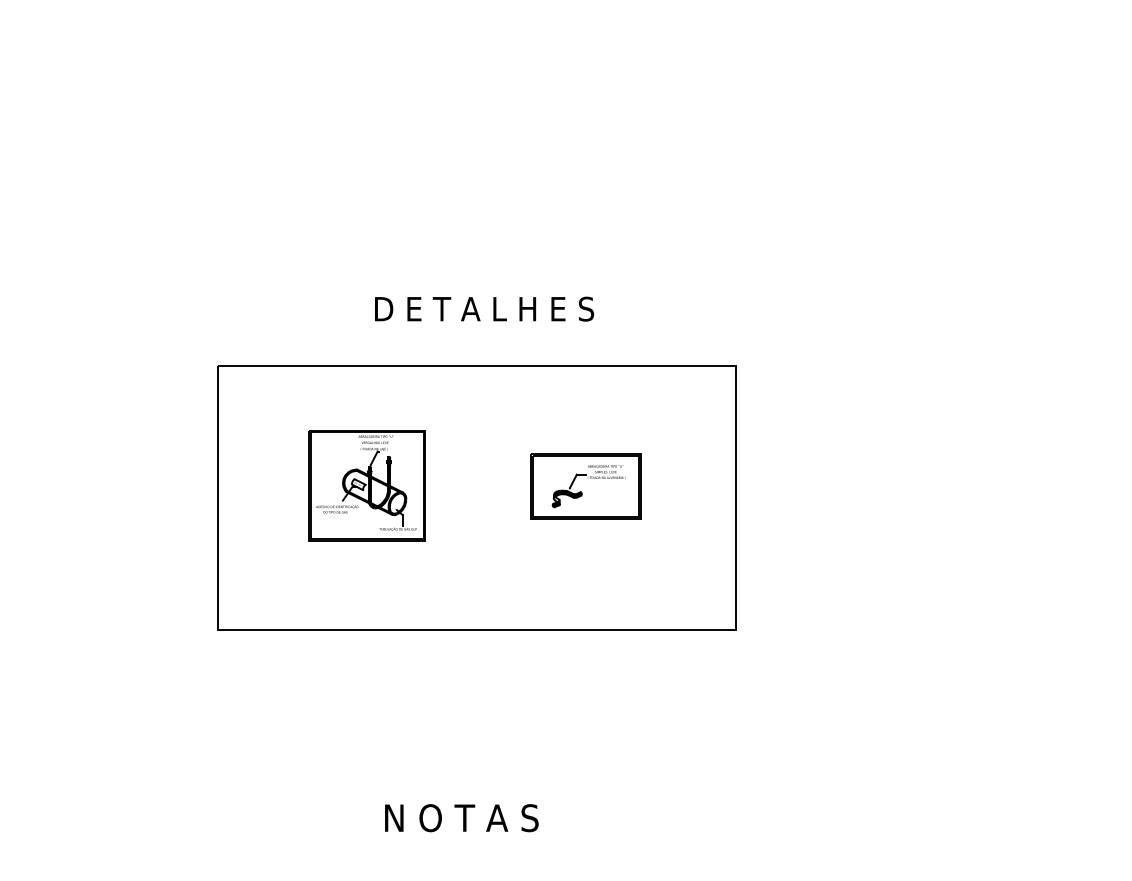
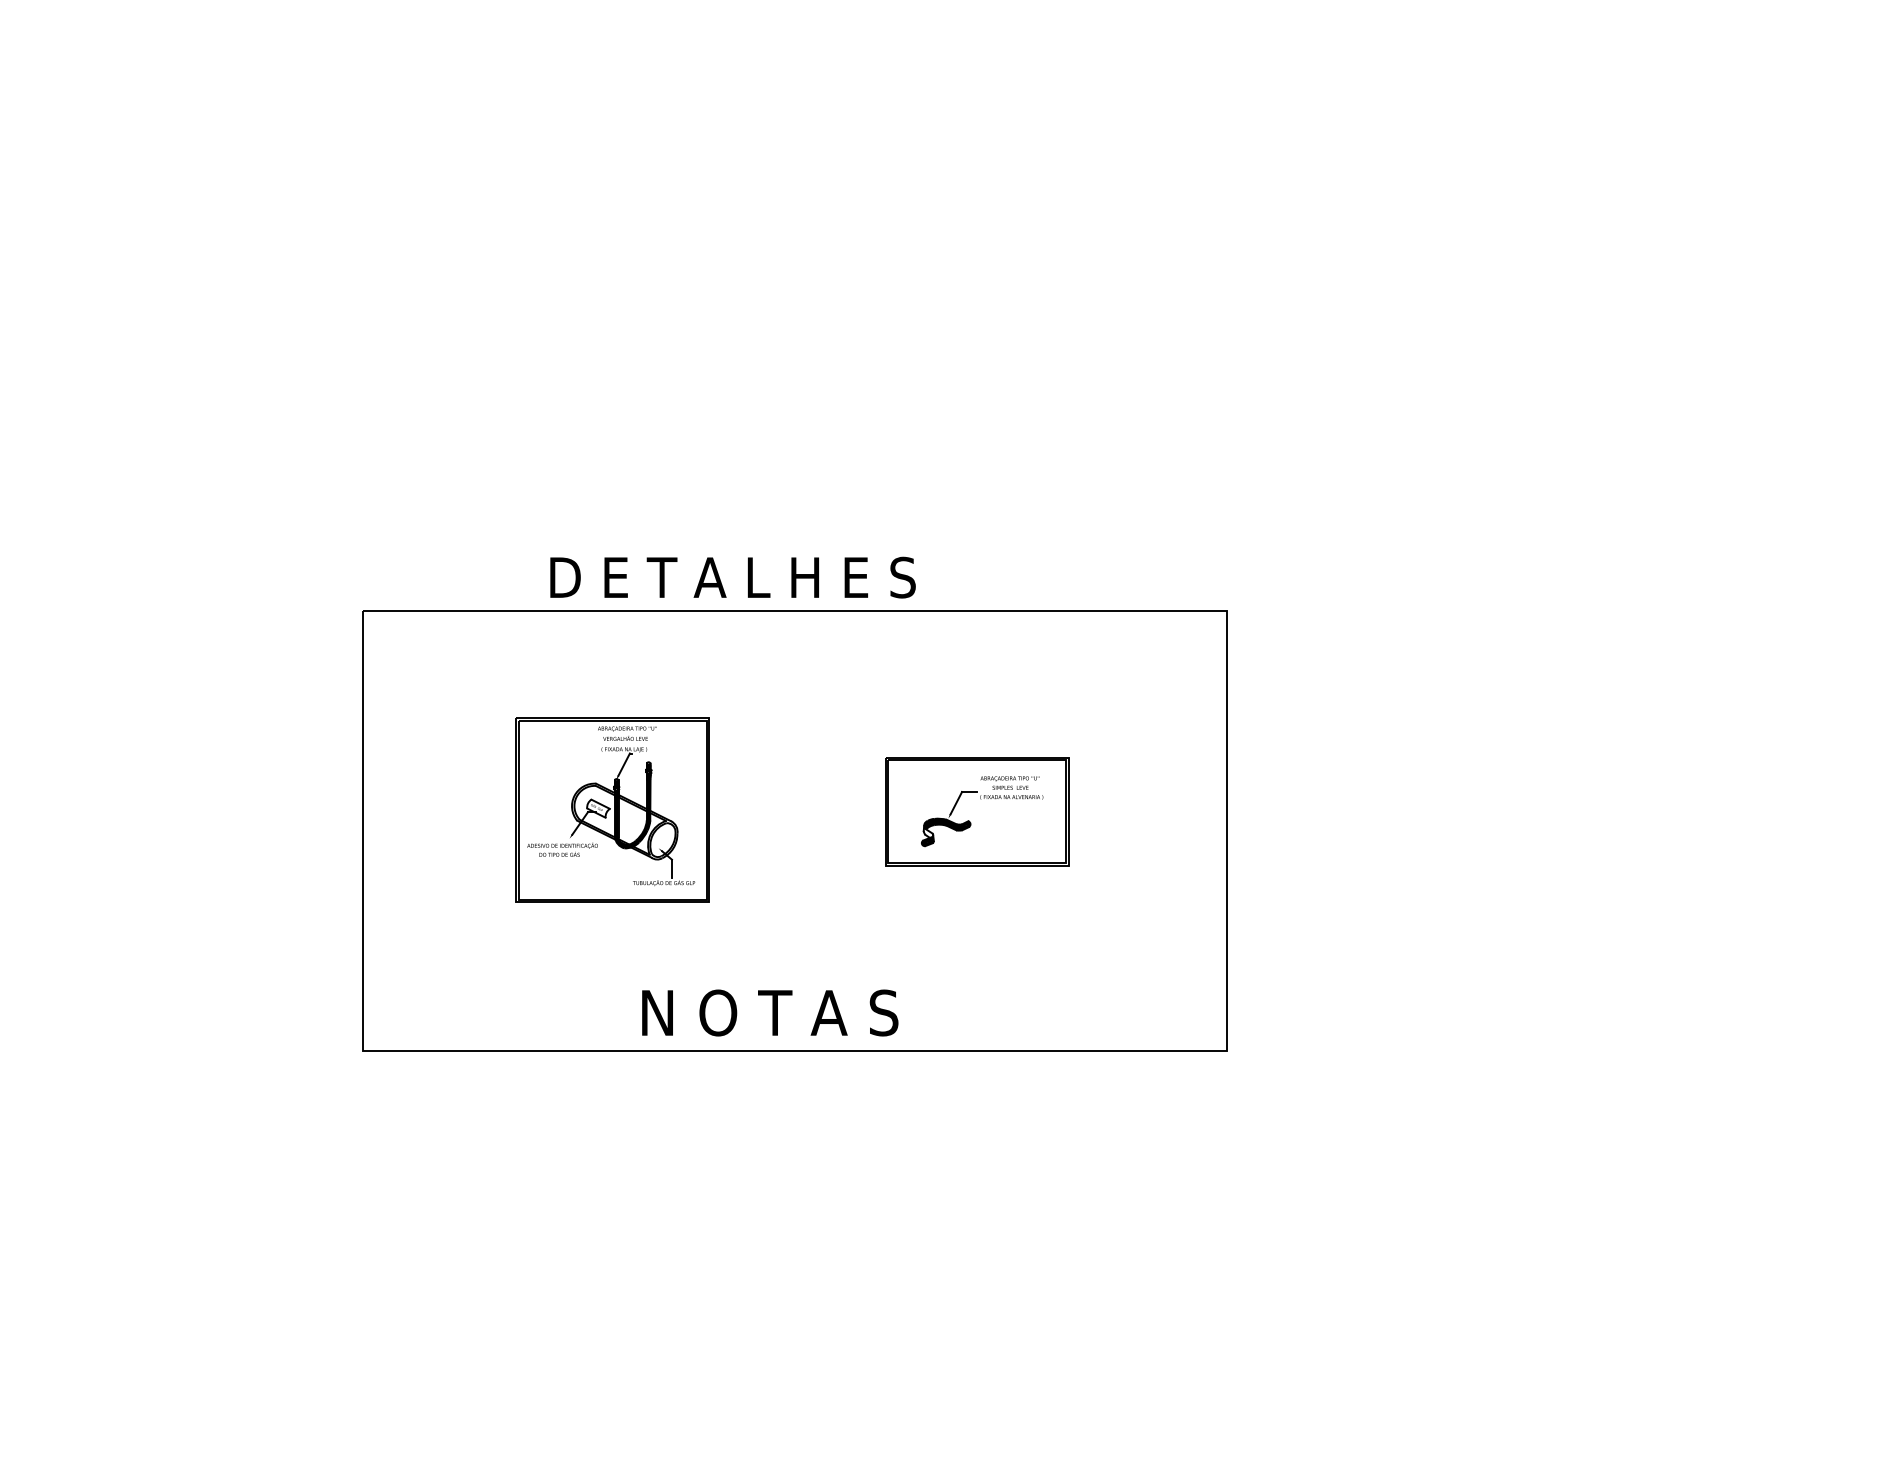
text: (484, 308) -> (732, 576), moved
text: (461, 818) -> (769, 1013), moved

